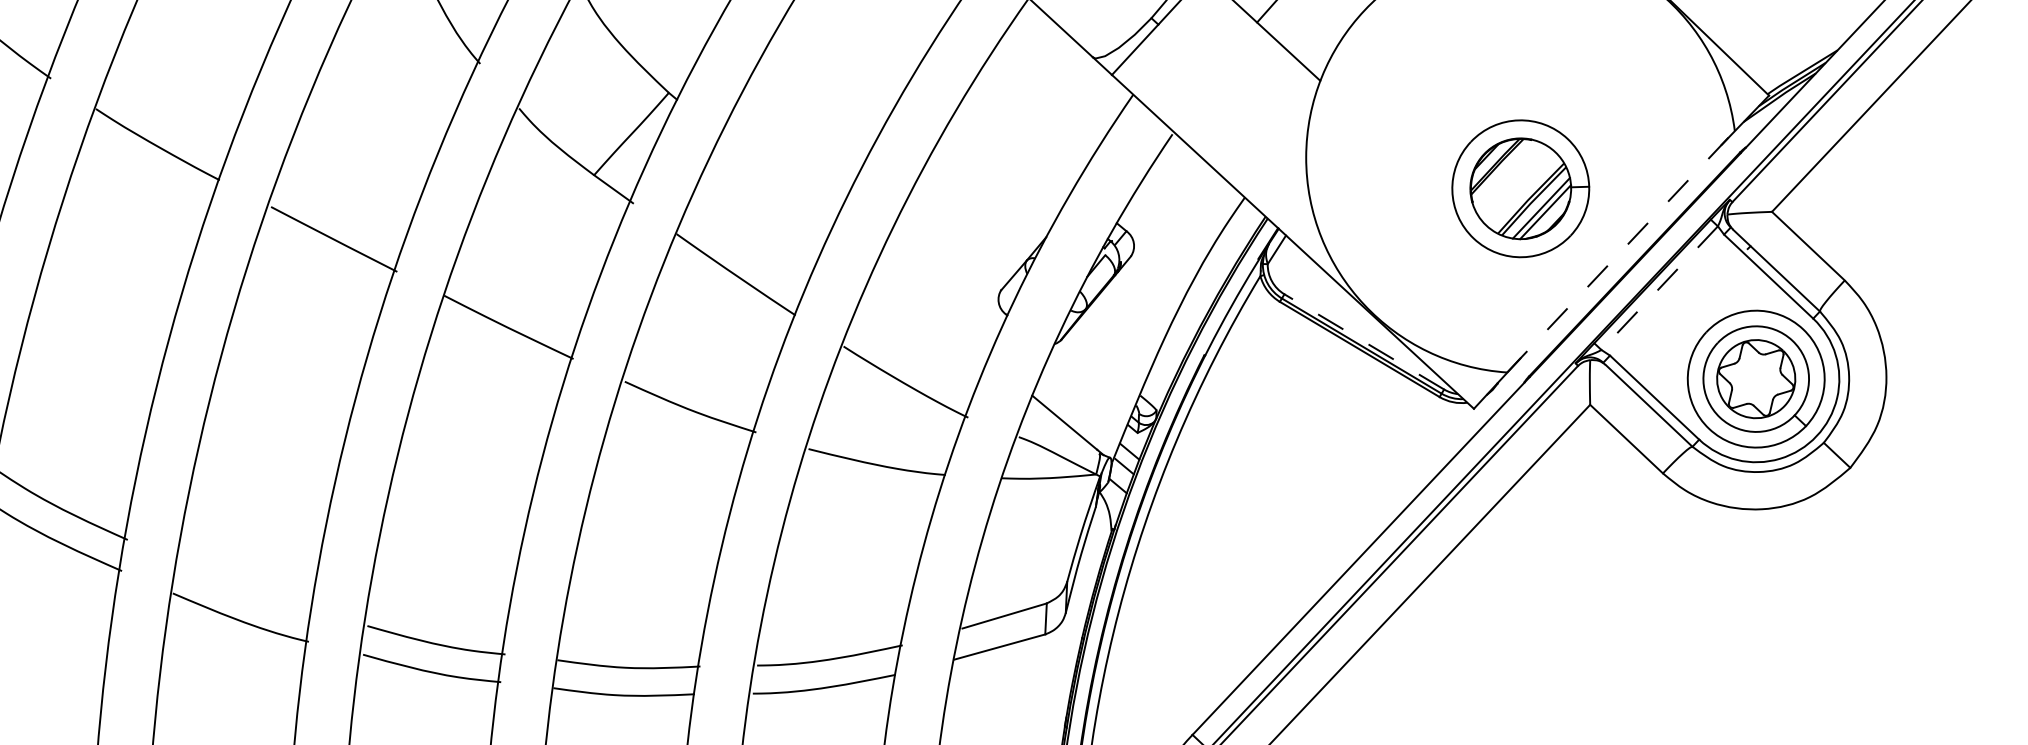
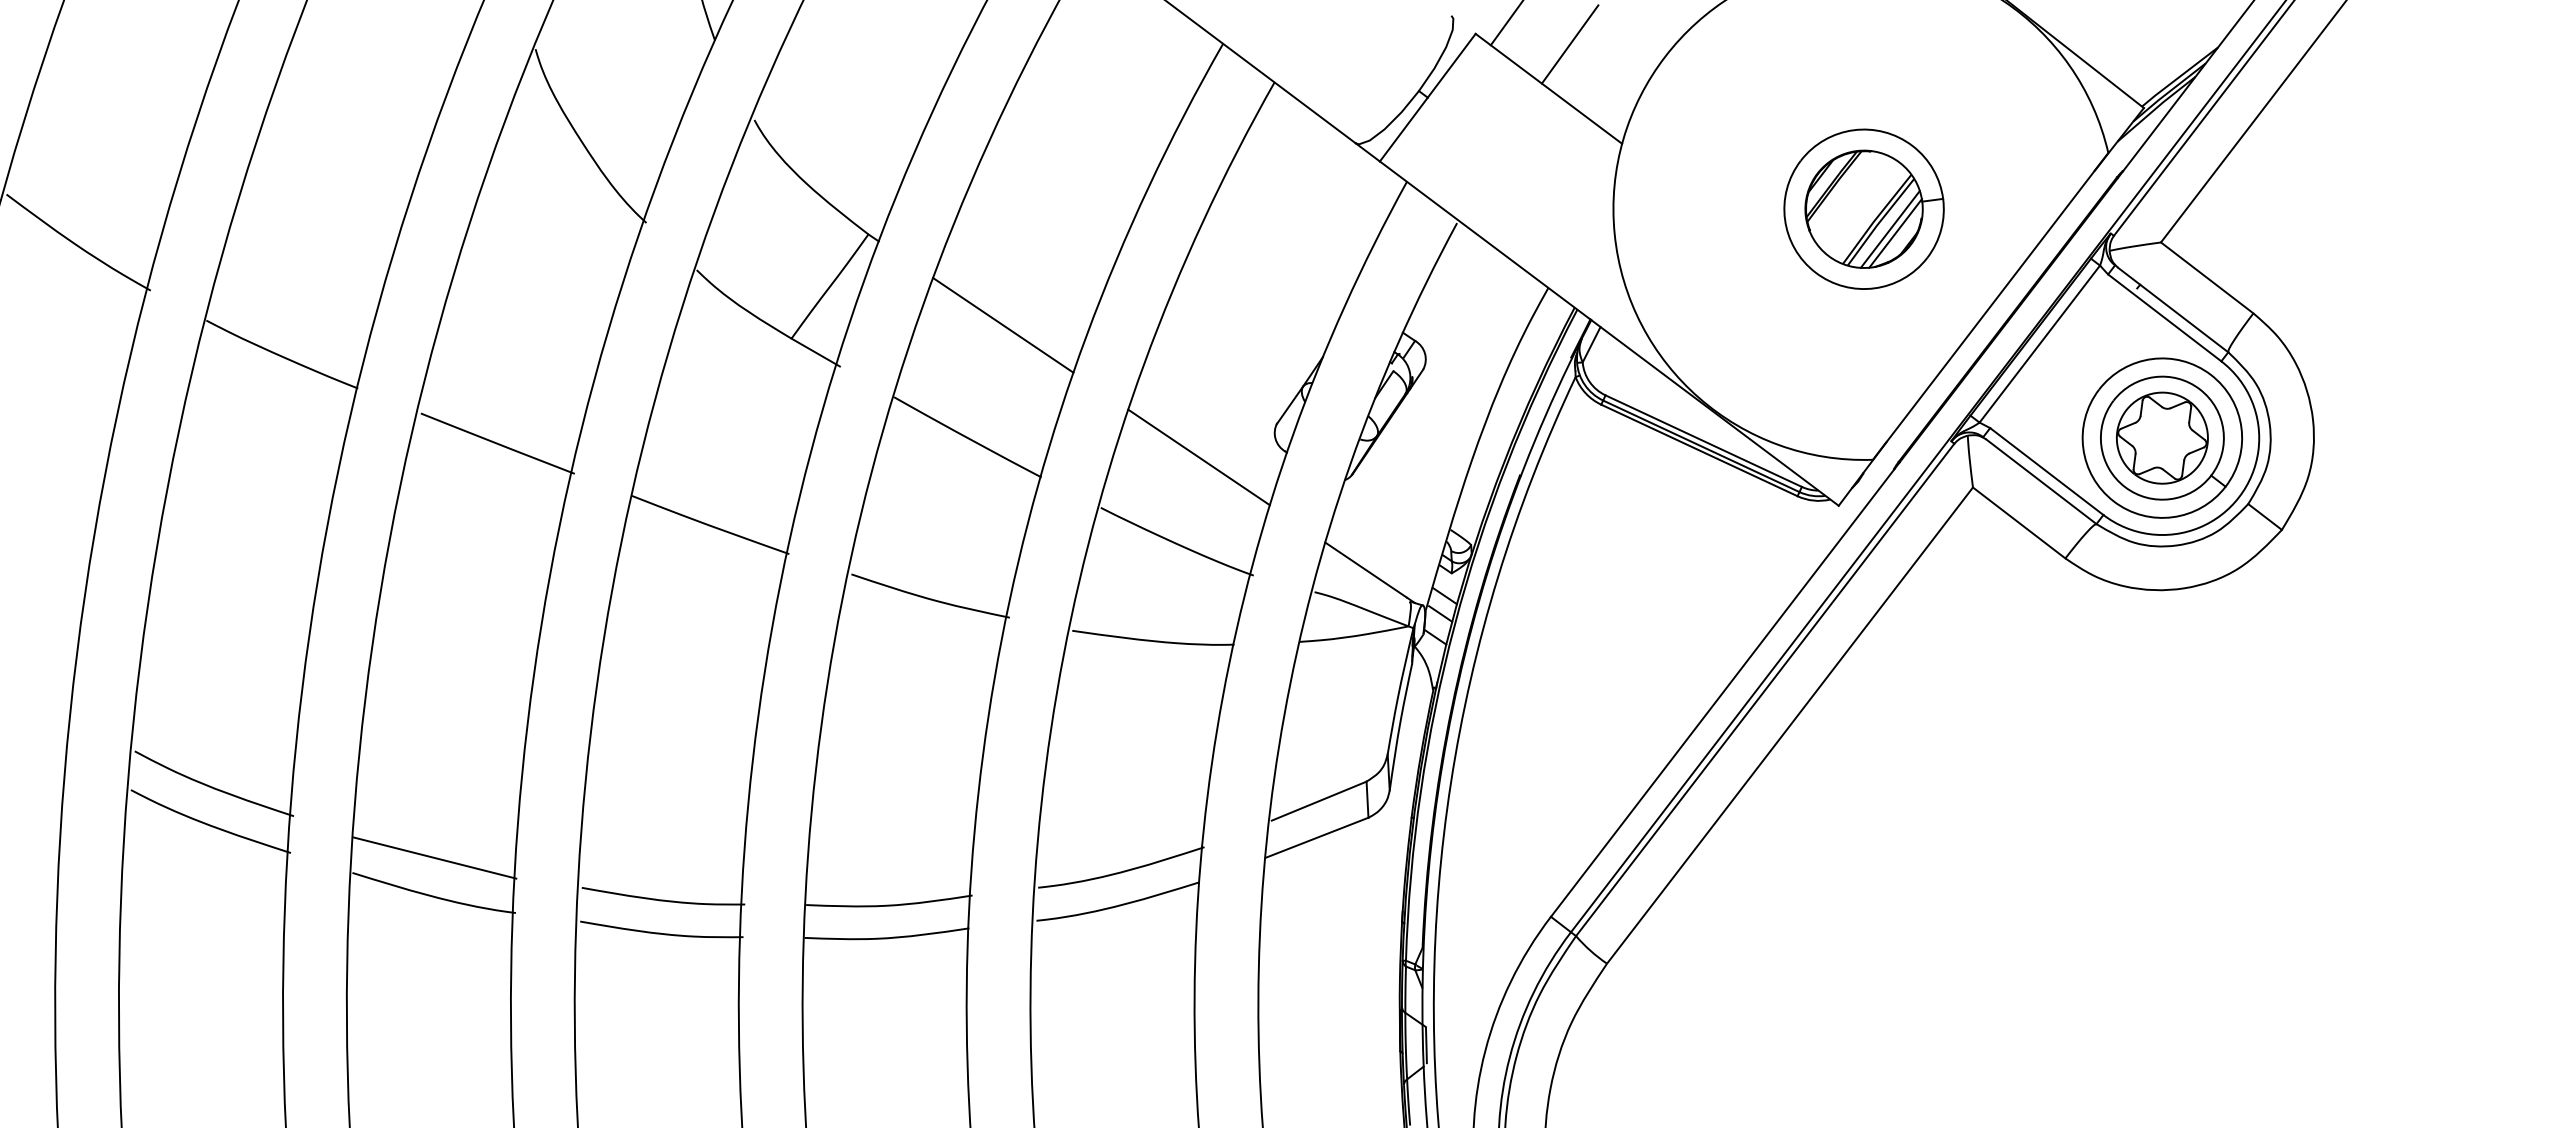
line: (776, 182) -> (1003, 325), added
part: (1520, 188) -> (1863, 208), moved
line: (1620, 251) -> (1990, 306), dashed -> solid
line: (1659, 288) -> (2039, 344), dashed -> solid
line: (931, 312) -> (1198, 457), added
line: (1364, 341) -> (1703, 440), dashed -> solid
line: (244, 587) -> (434, 857), added

